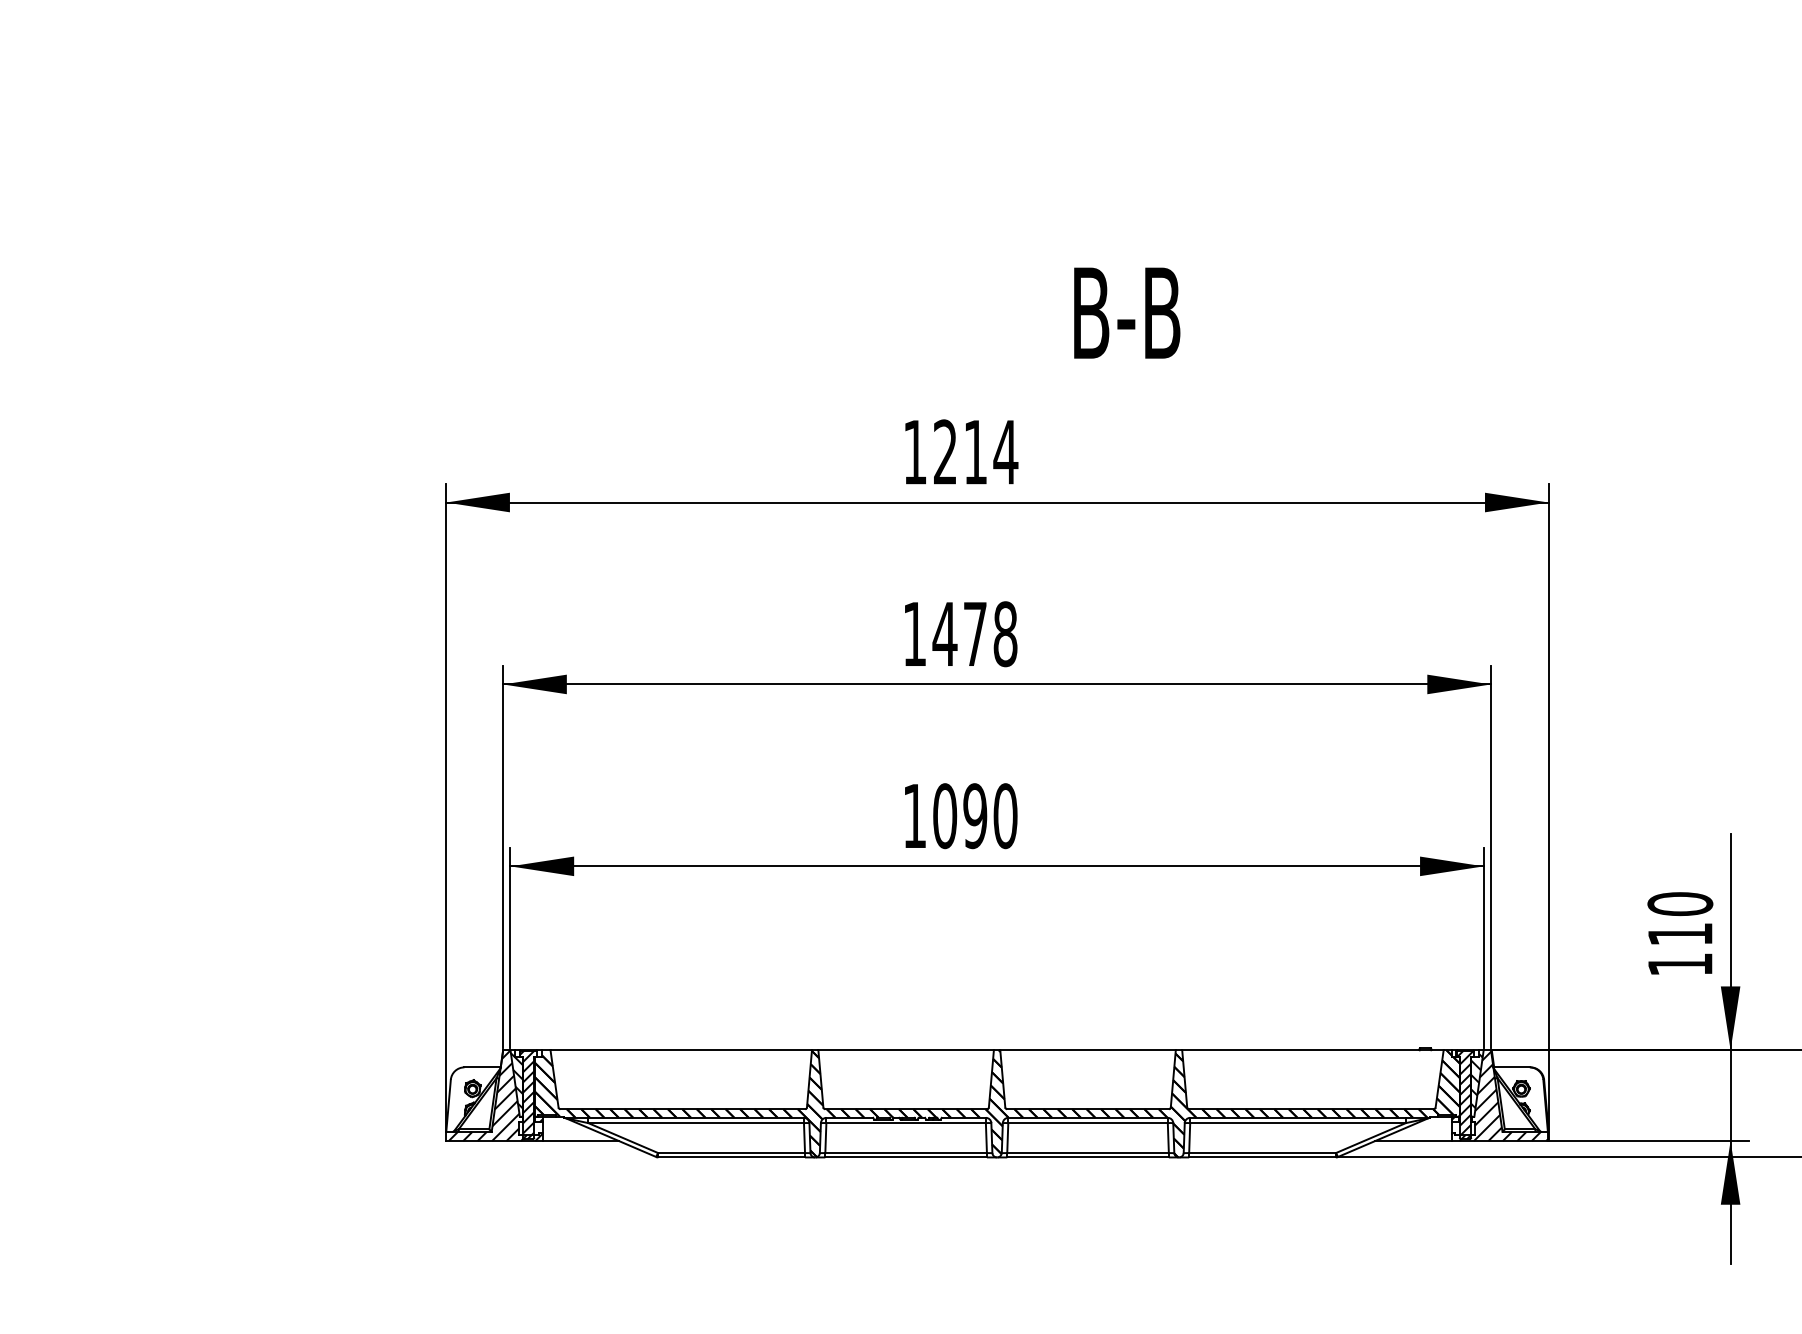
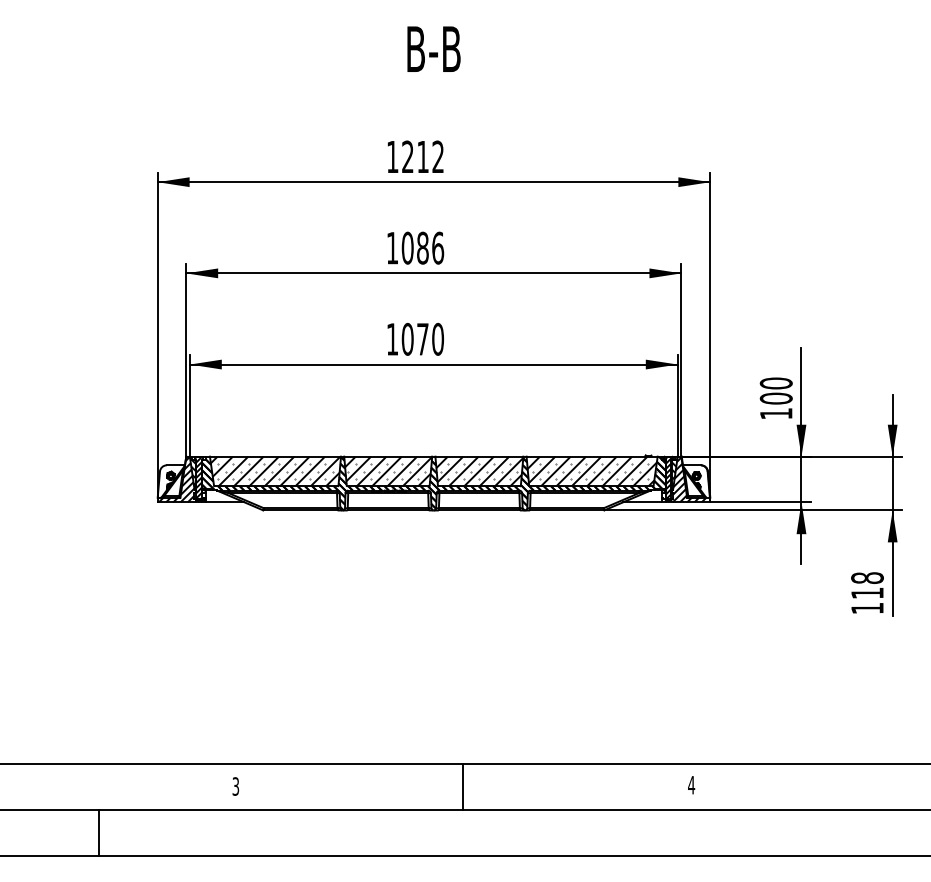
text: (1126, 311) -> (433, 48), moved
text: (1004, 451) -> (437, 156), 1214 -> 1212
text: (974, 632) -> (422, 247), 1478 -> 1086
text: (974, 814) -> (422, 338), 1090 -> 1070
text: (1678, 934) -> (775, 398), 110 -> 100
hatch: (681, 1079) -> (275, 471), added
hatch: (906, 1079) -> (388, 471), added
hatch: (1088, 1079) -> (479, 471), added
hatch: (1311, 1079) -> (591, 471), added

